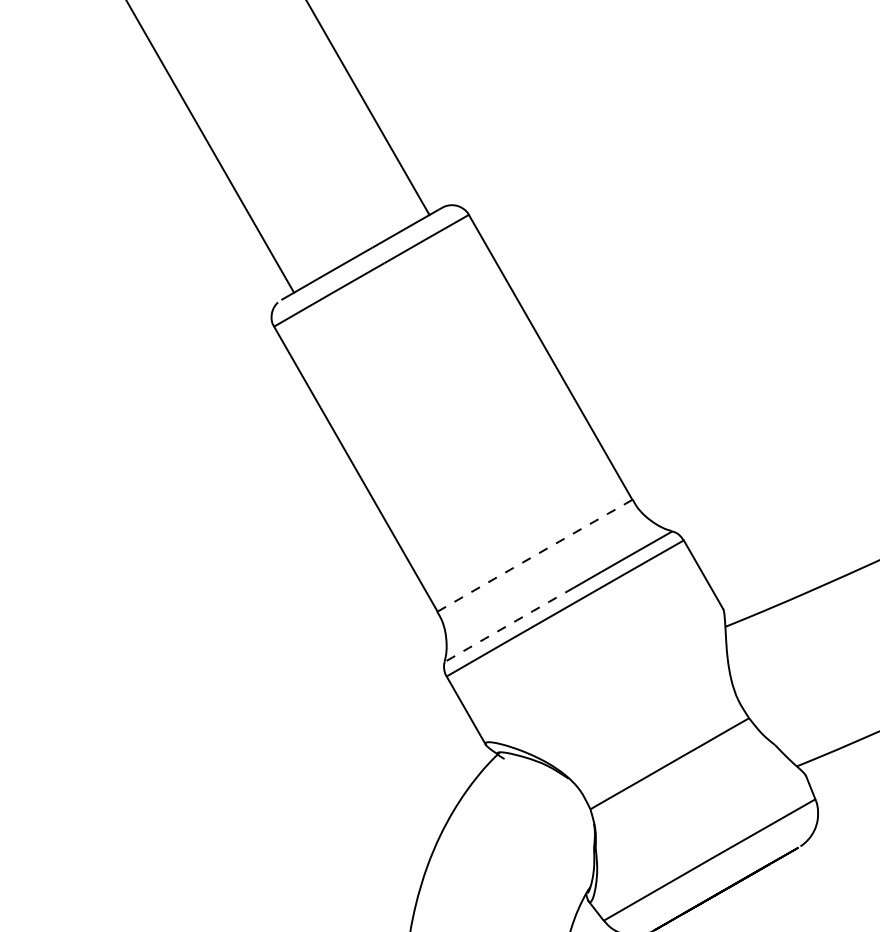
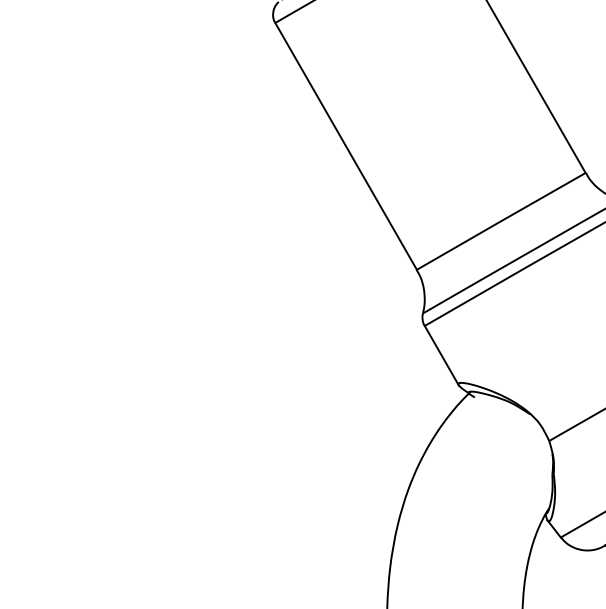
arc: (534, 555) -> (500, 221), dashed -> solid
arc: (509, 624) -> (479, 280), dashed -> solid

